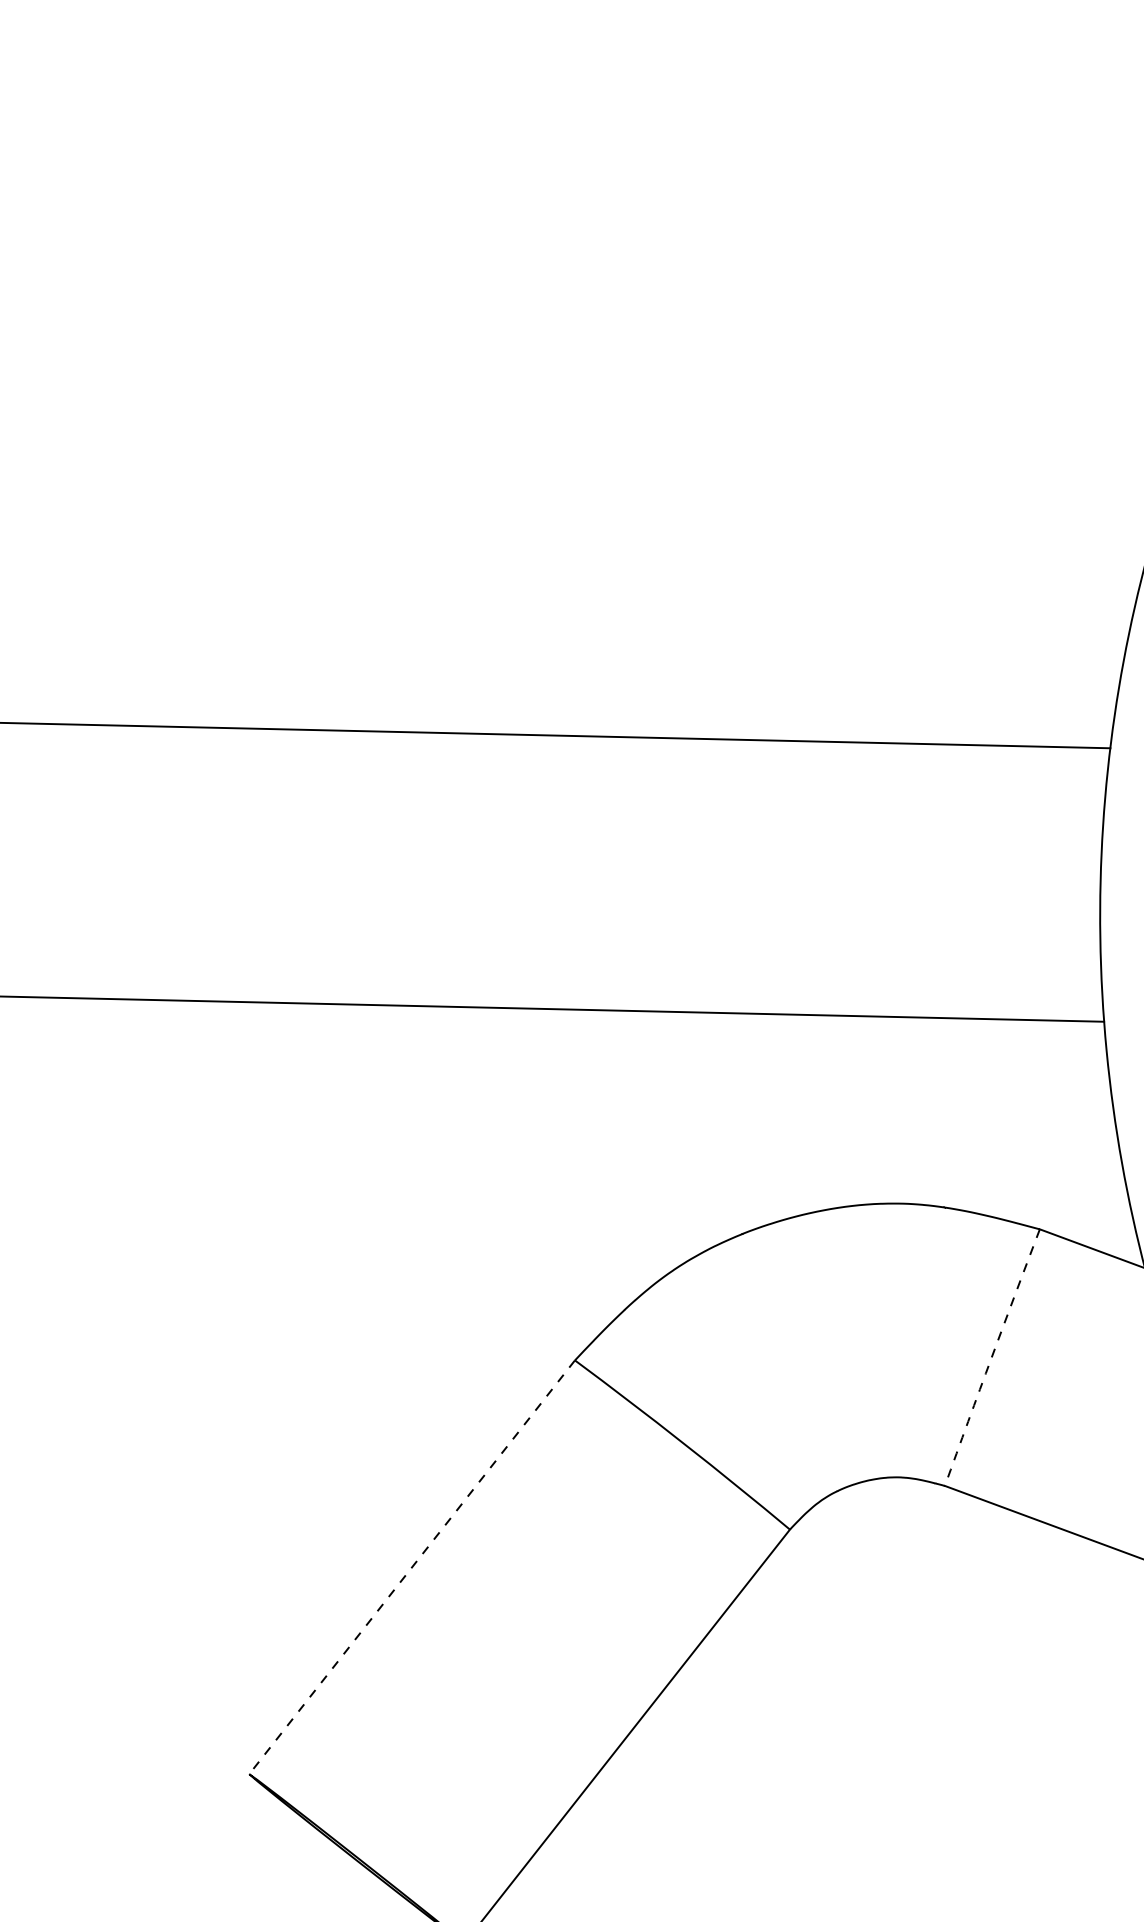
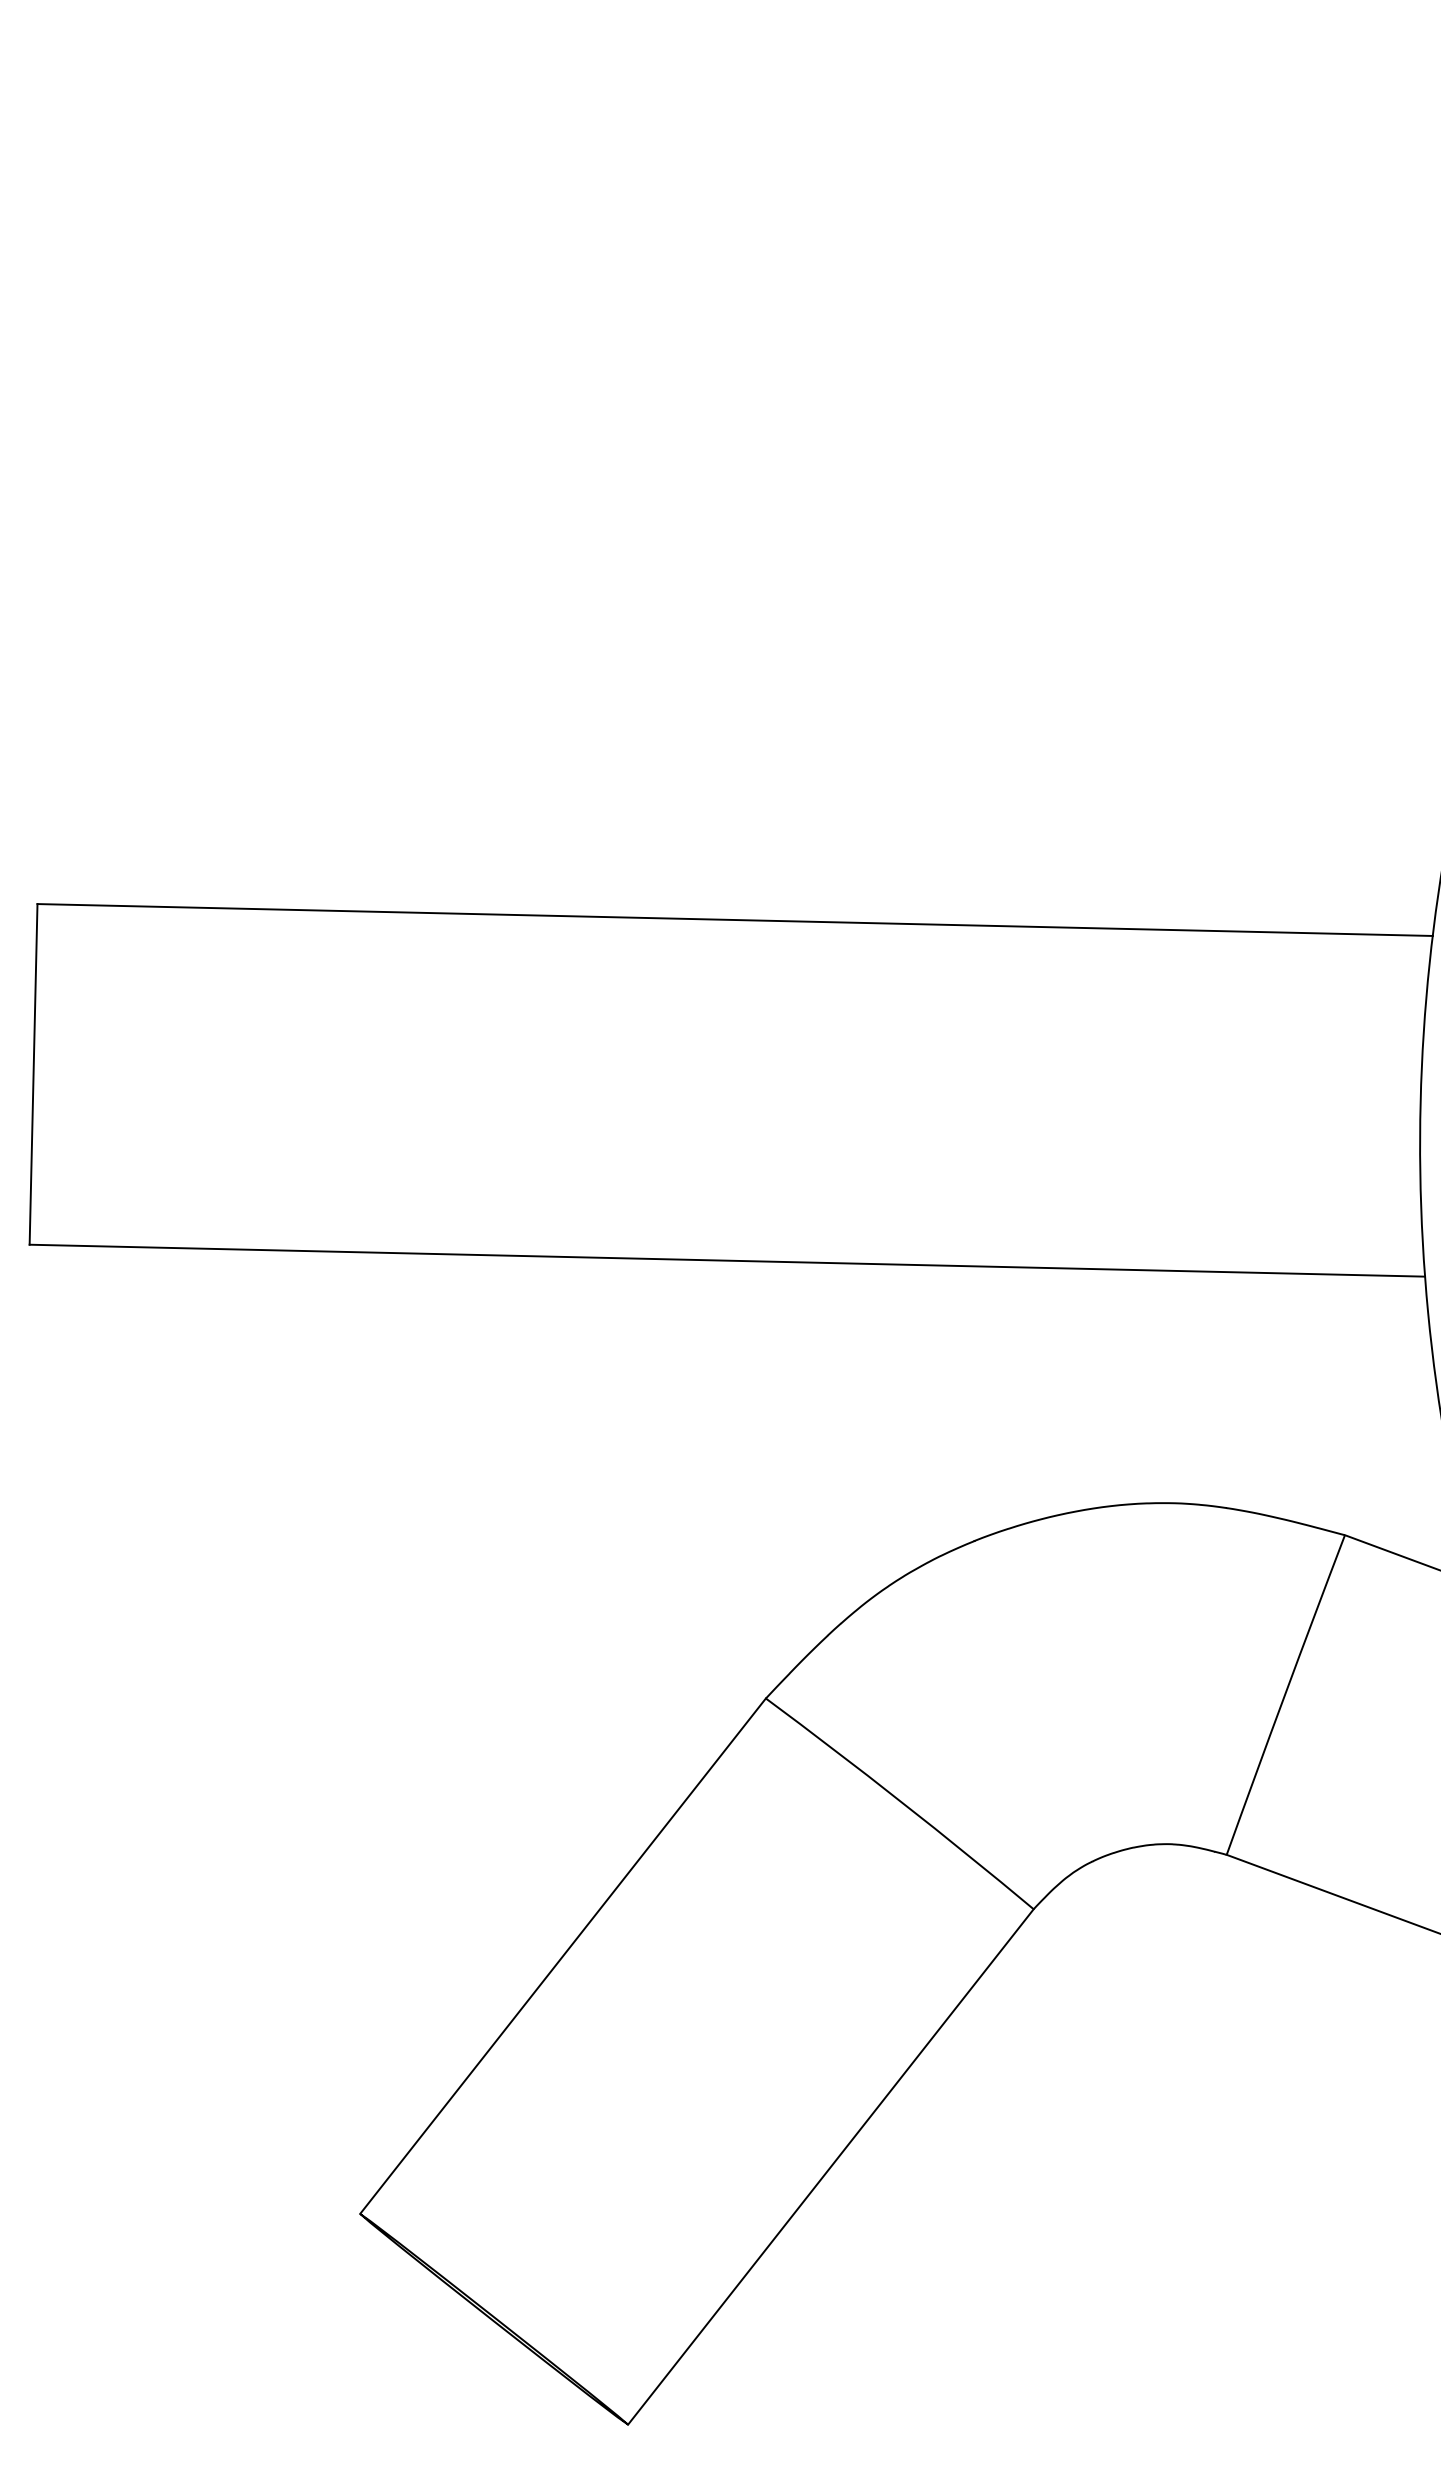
arc: (992, 1357) -> (1285, 1694), dashed -> solid
line: (412, 1567) -> (563, 1956), dashed -> solid

